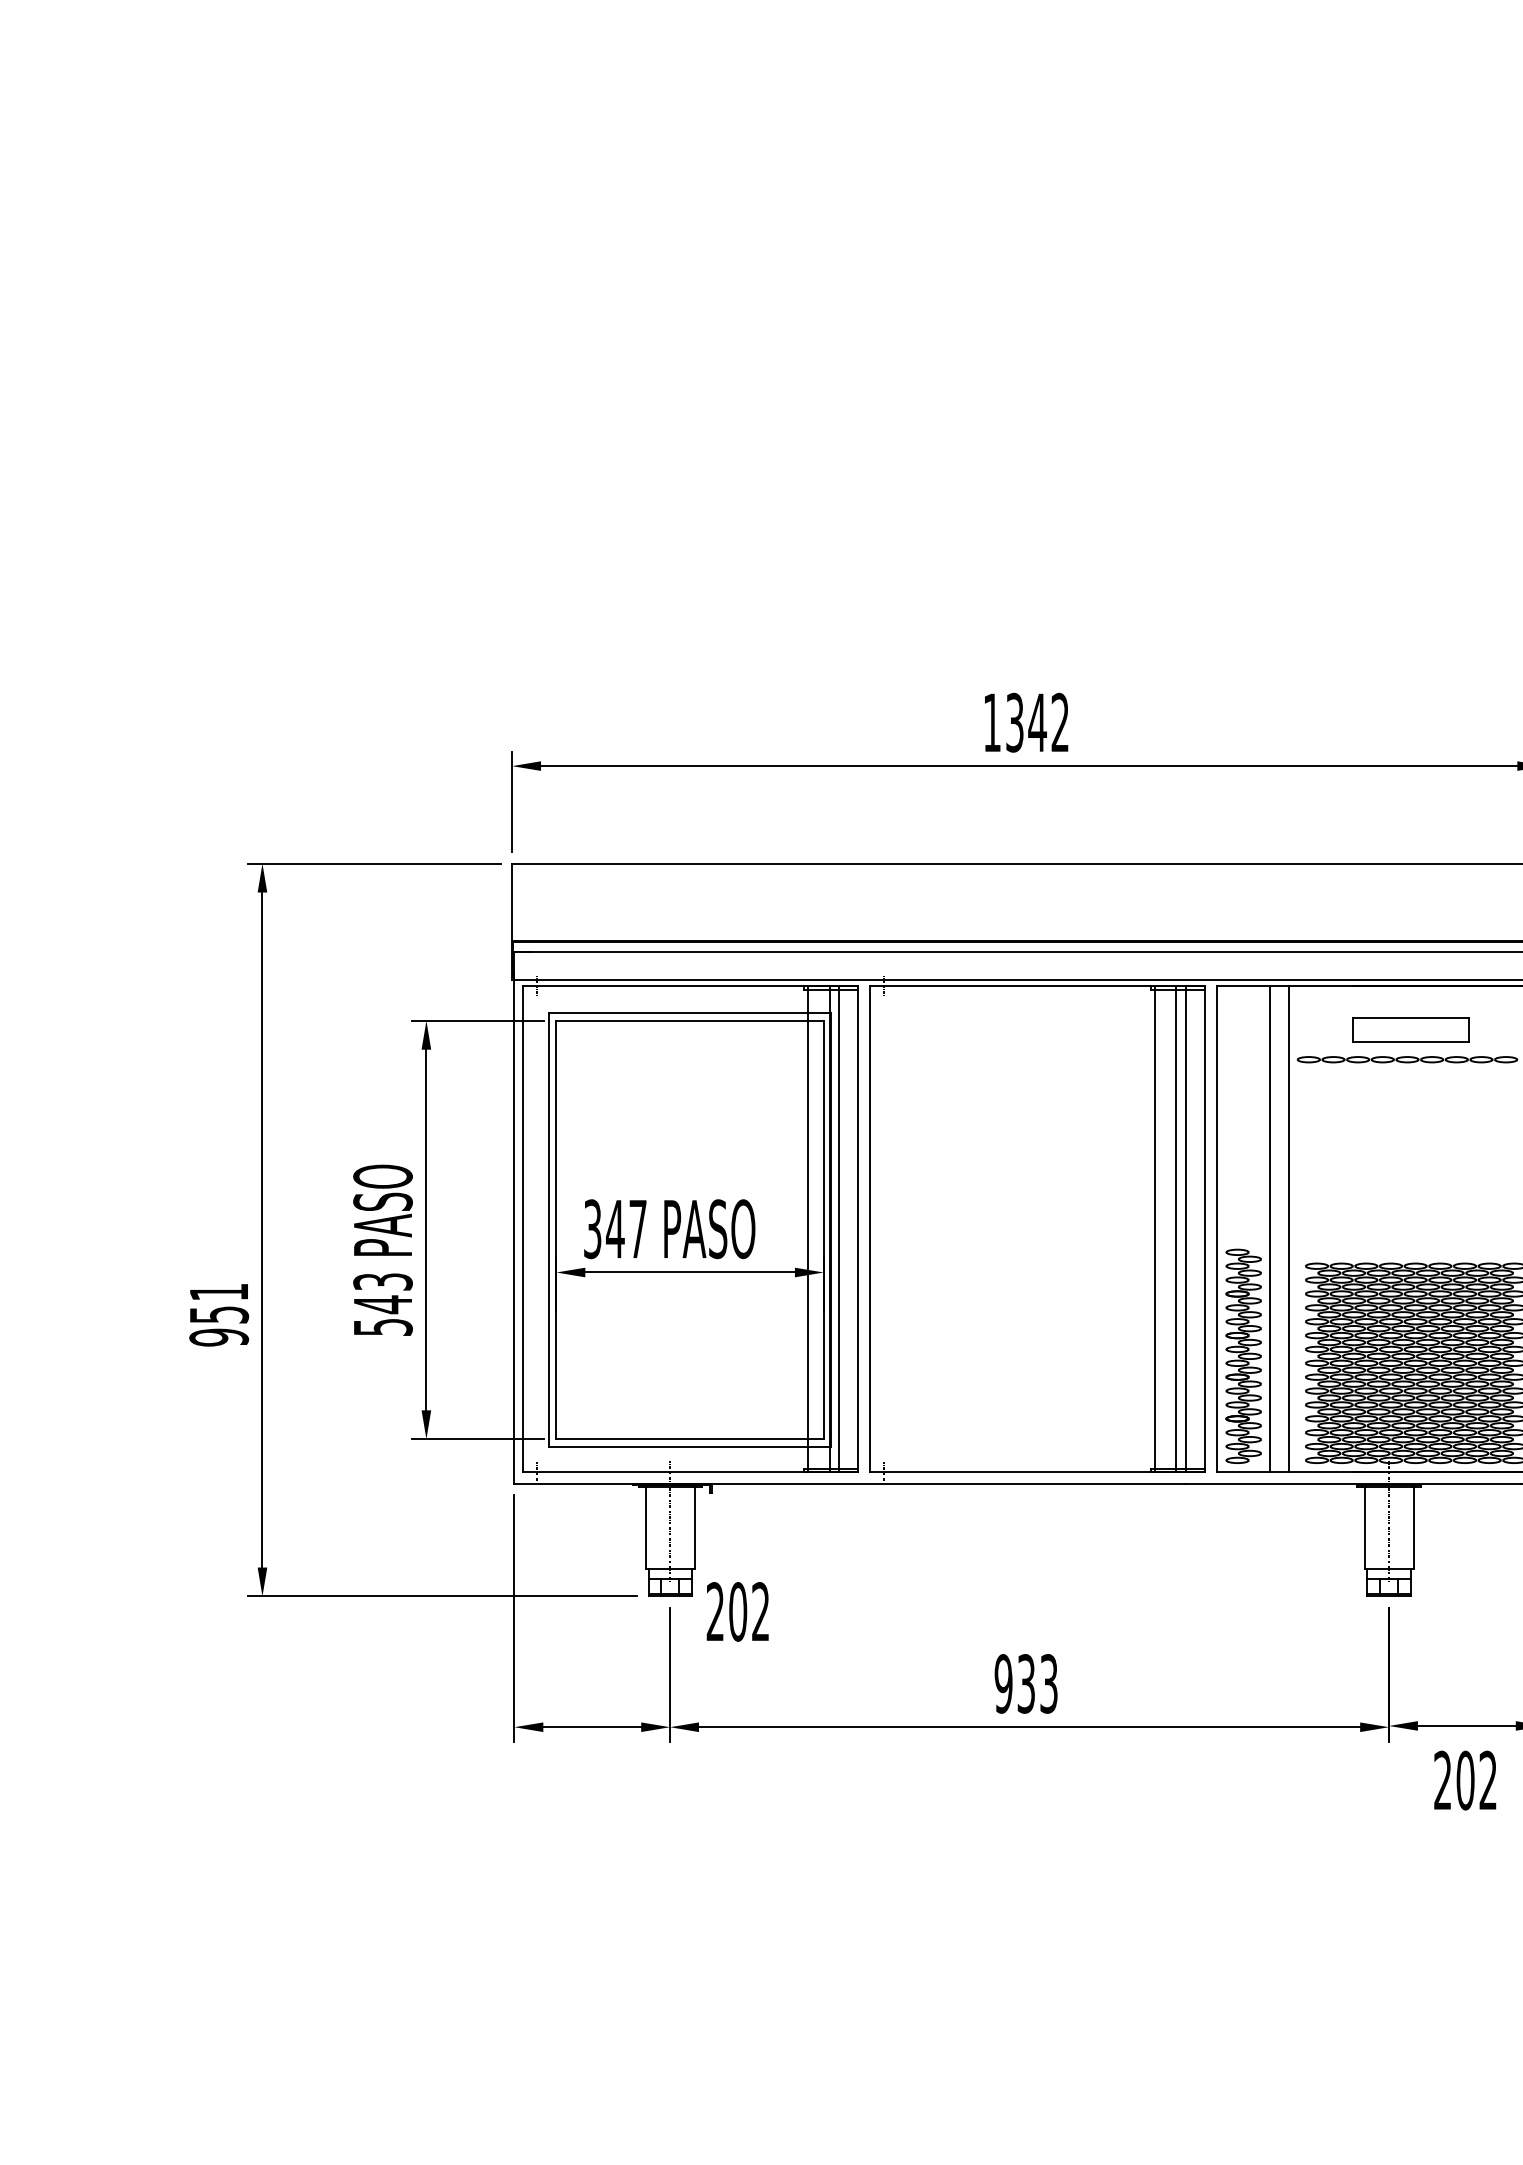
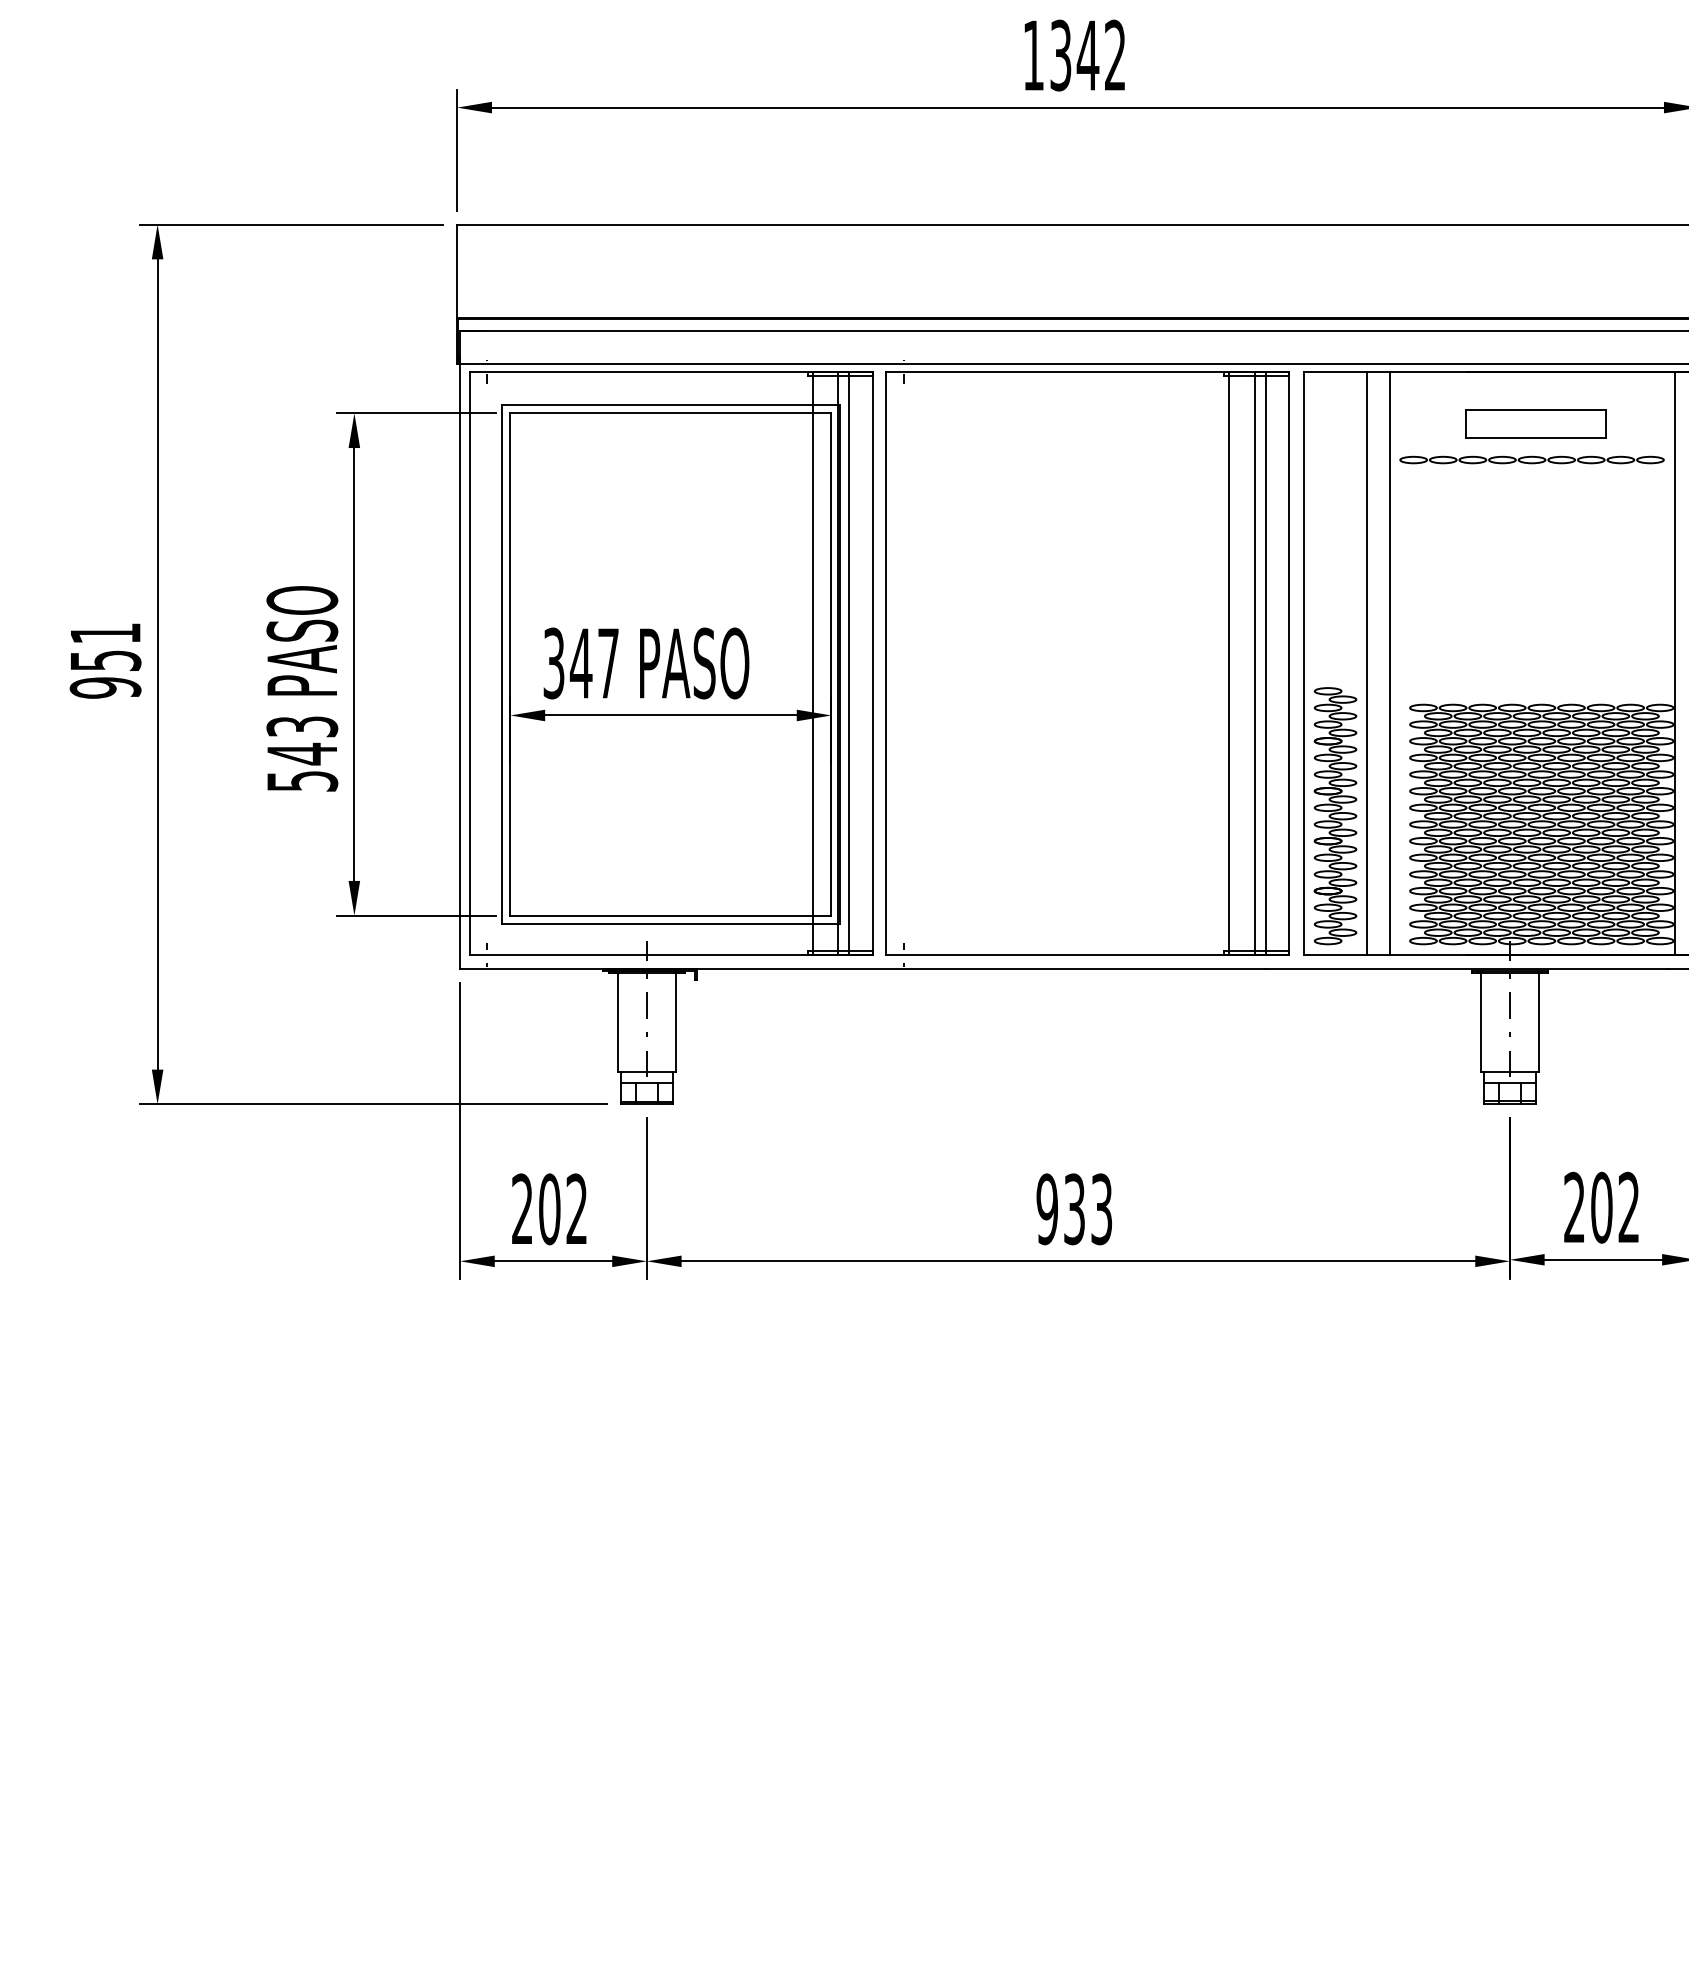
text: (219, 1315) -> (106, 661), moved
text: (737, 1611) -> (548, 1208), moved
text: (1465, 1780) -> (1601, 1207), moved

